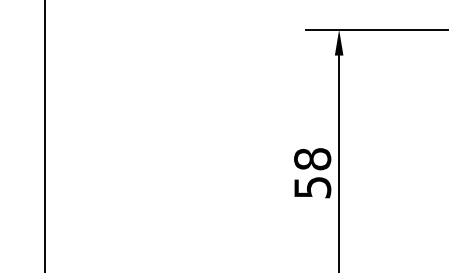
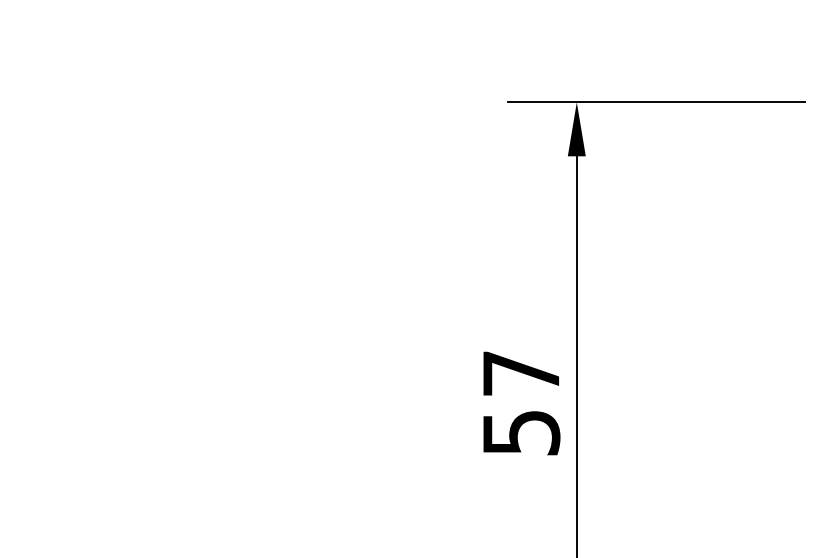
text: (312, 159) -> (521, 374), 58 -> 57

